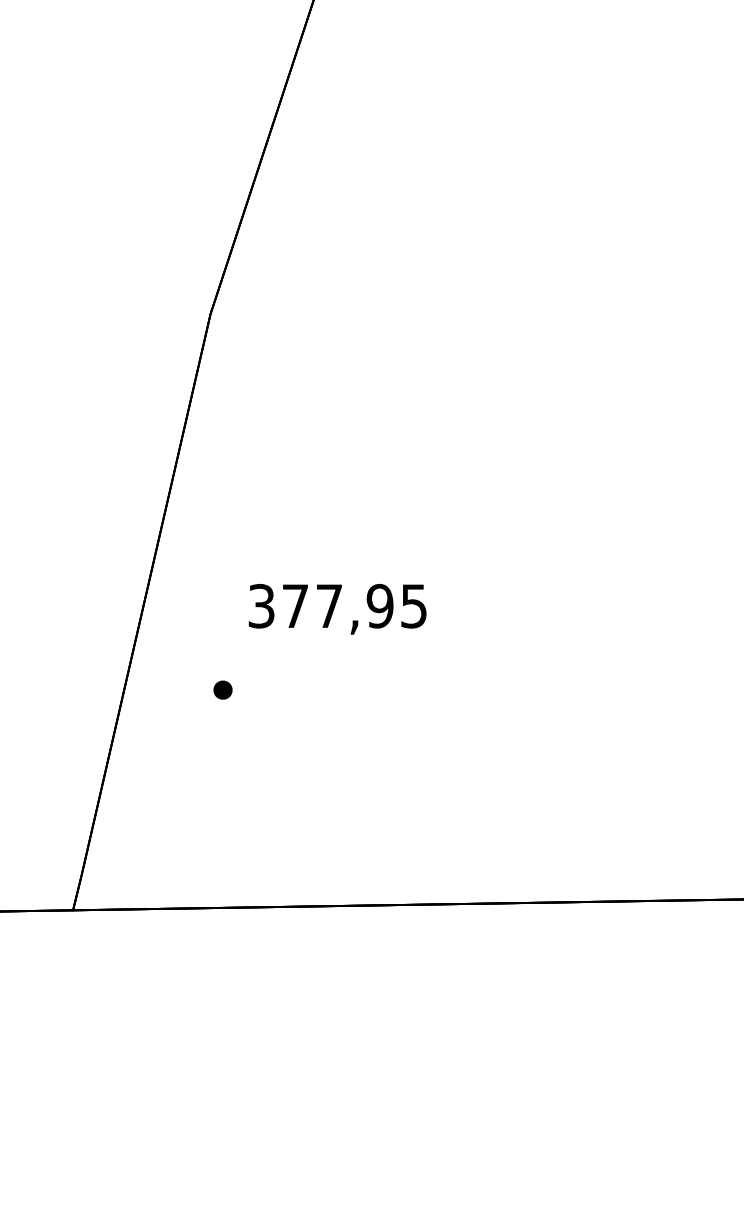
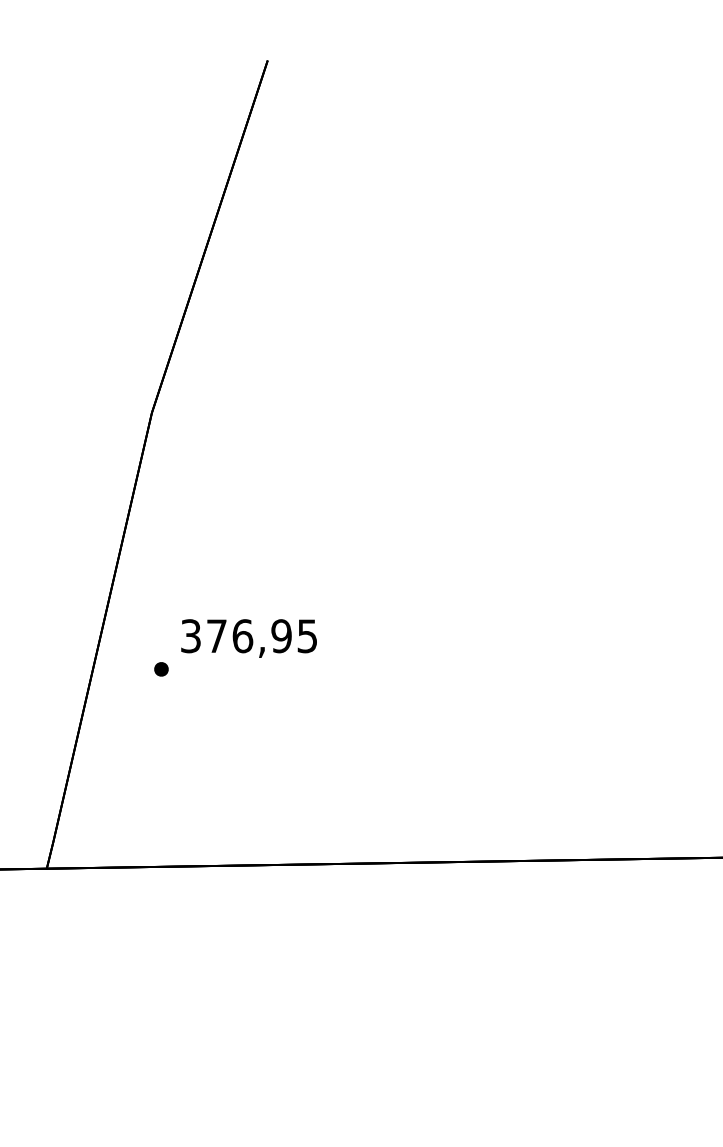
text: (329, 606) -> (242, 636), 377,95 -> 376,95
part: (223, 690) -> (161, 669), moved

